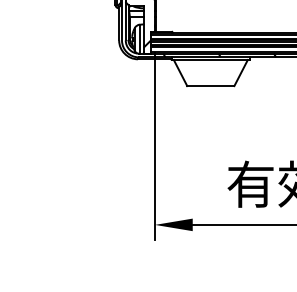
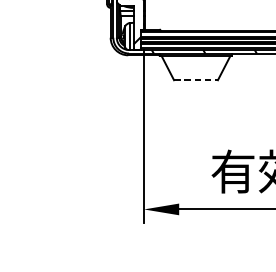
line: (210, 86) -> (195, 80), solid -> dashed

